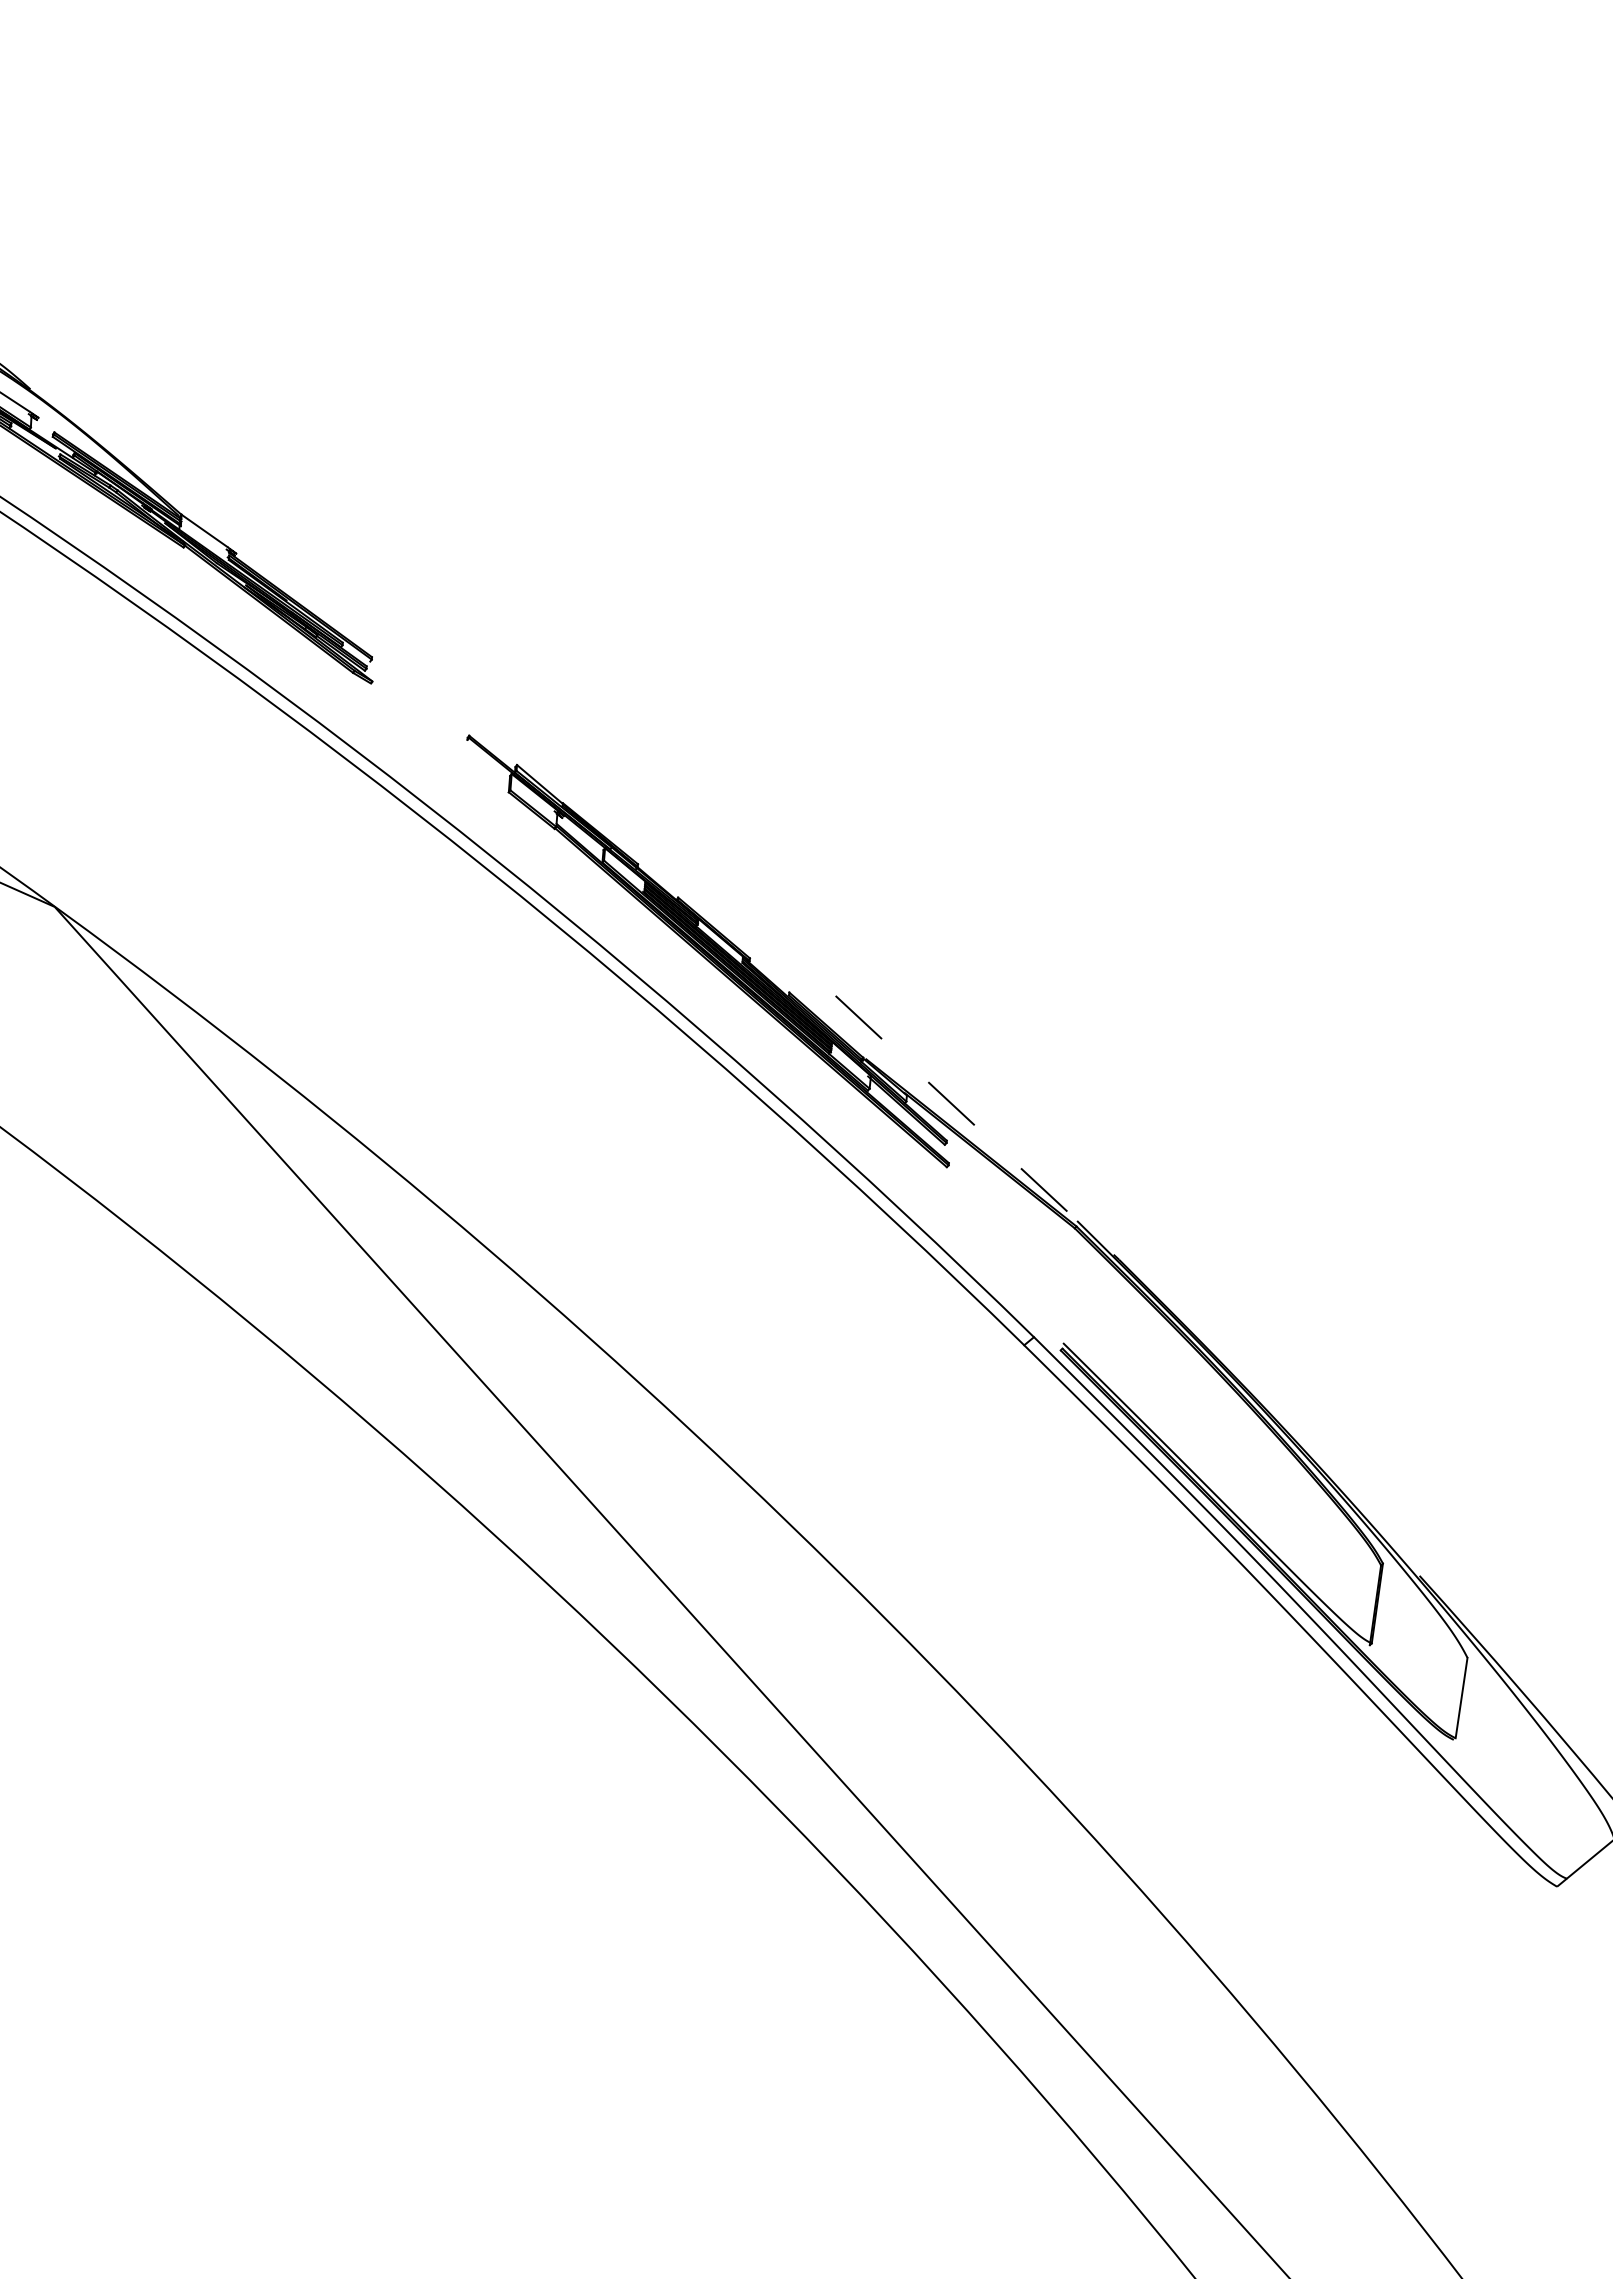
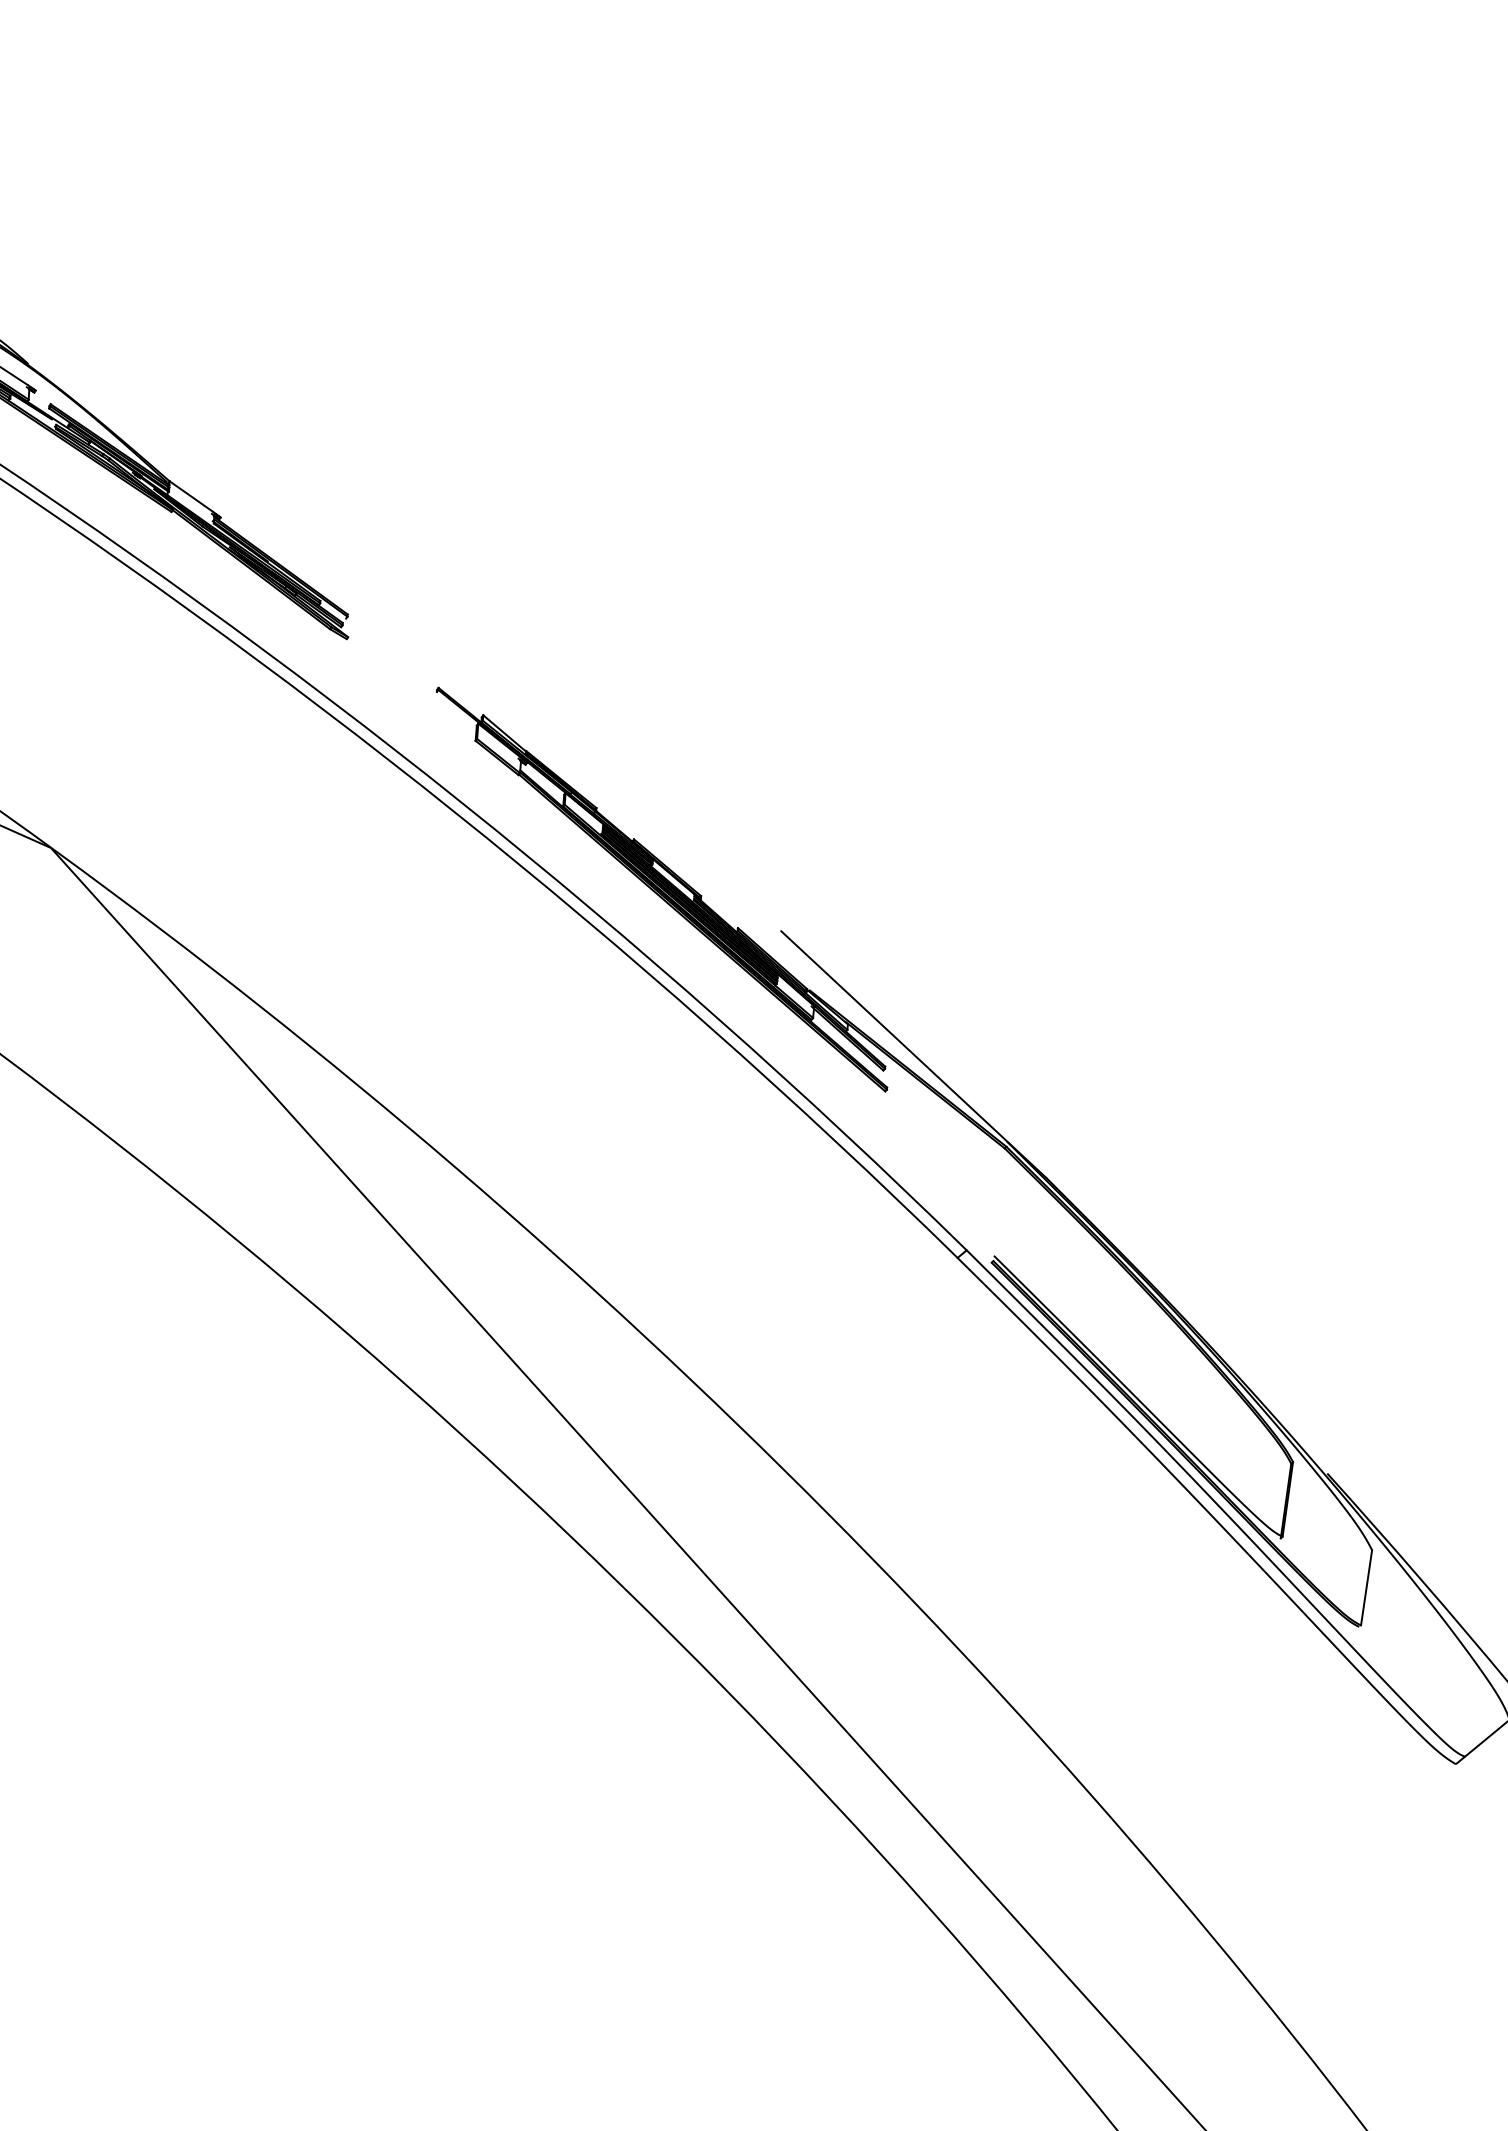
line: (977, 1127) -> (913, 1054), dashed -> solid

